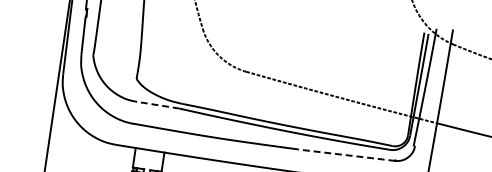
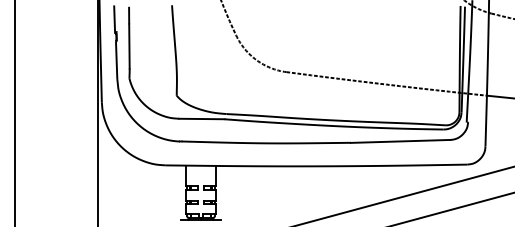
line: (157, 105) -> (201, 119), dashed -> solid
line: (346, 155) -> (400, 141), dashed -> solid

